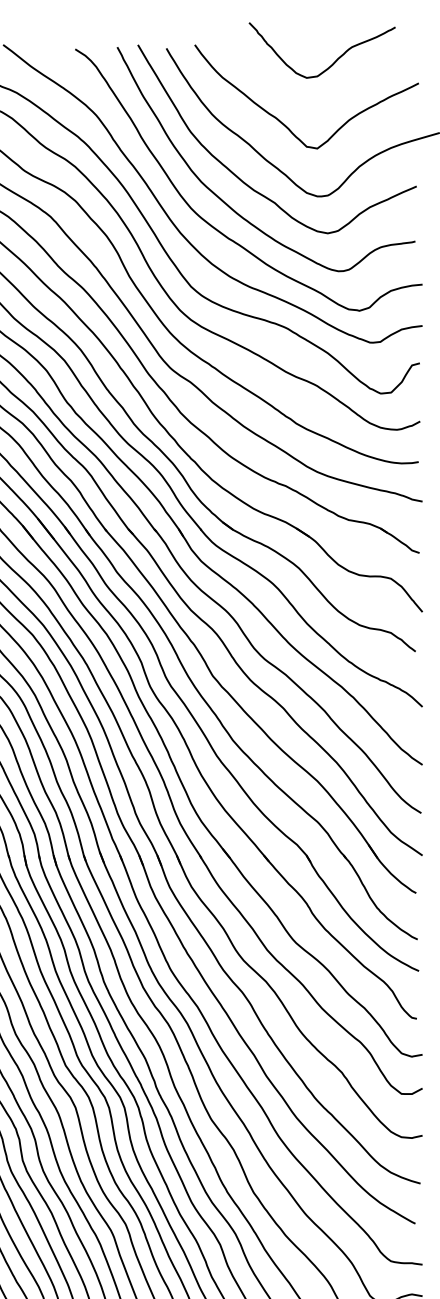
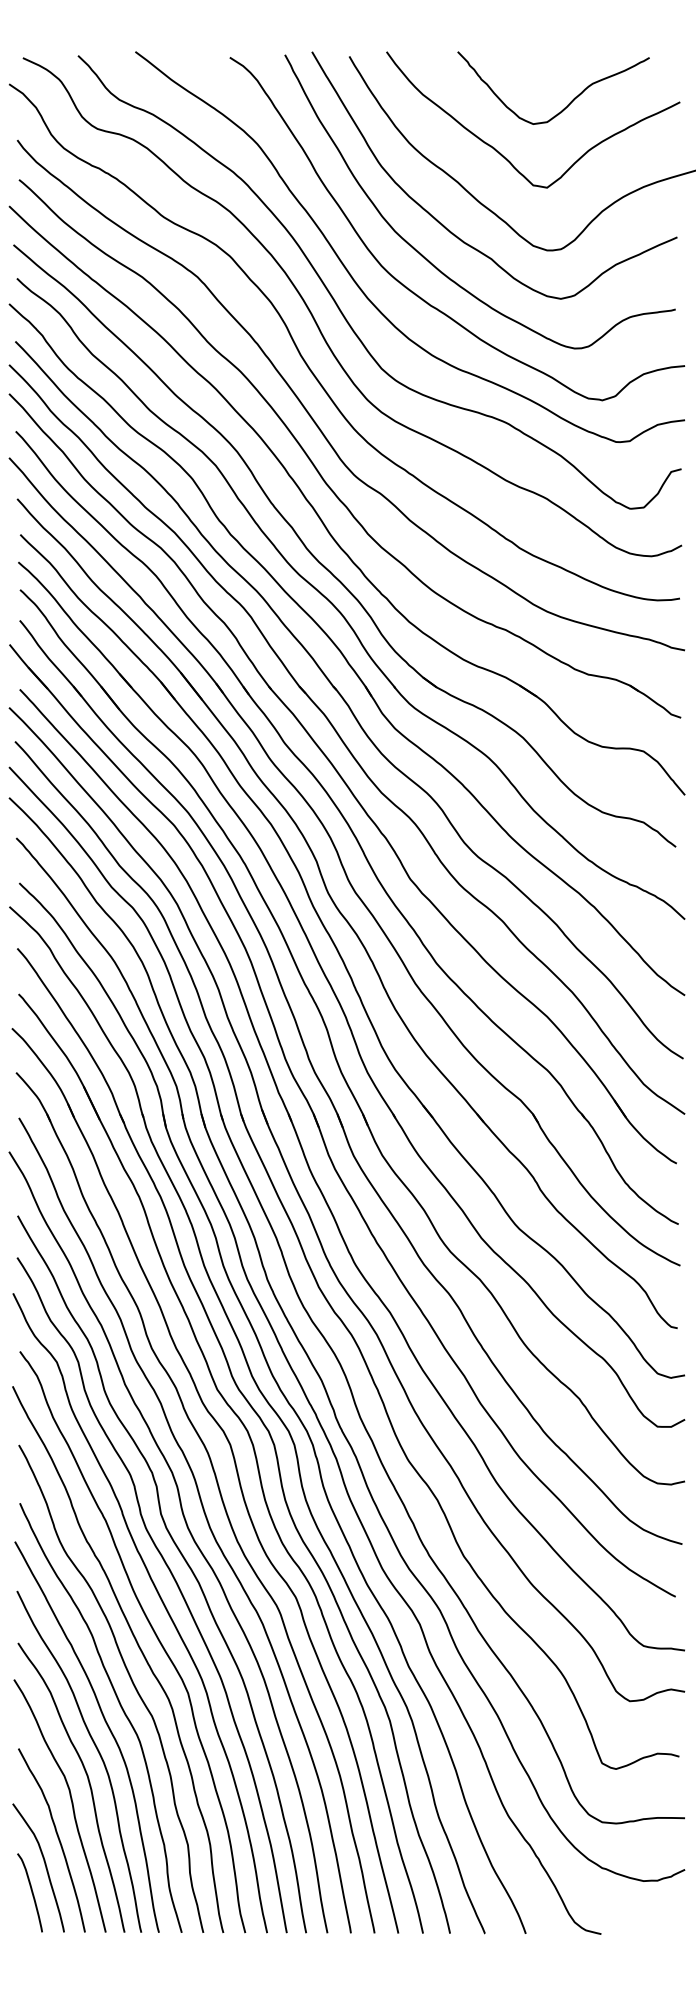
curve: (334, 61) -> (569, 102), moved

